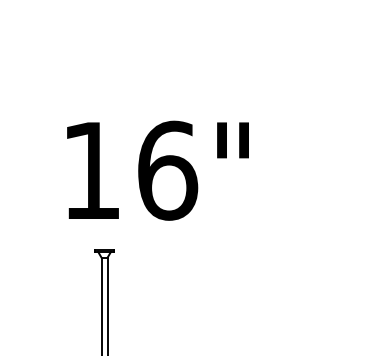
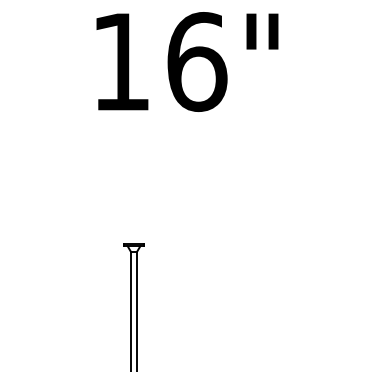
text: (158, 170) -> (187, 61), moved

